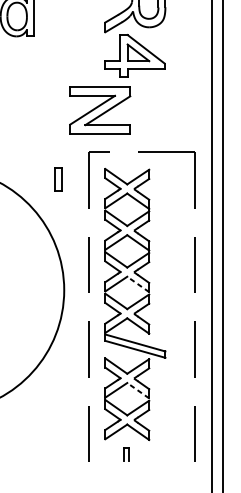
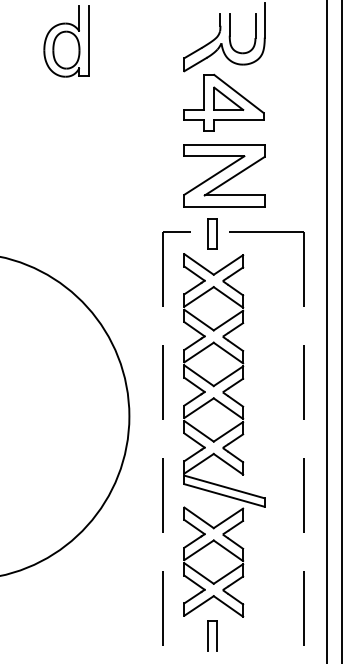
part: (100, 110) -> (224, 175), moved
part: (58, 178) -> (212, 233), moved
line: (138, 284) -> (228, 408), dashed -> solid
line: (138, 390) -> (228, 550), dashed -> solid
part: (126, 454) -> (212, 635), size x1.67

